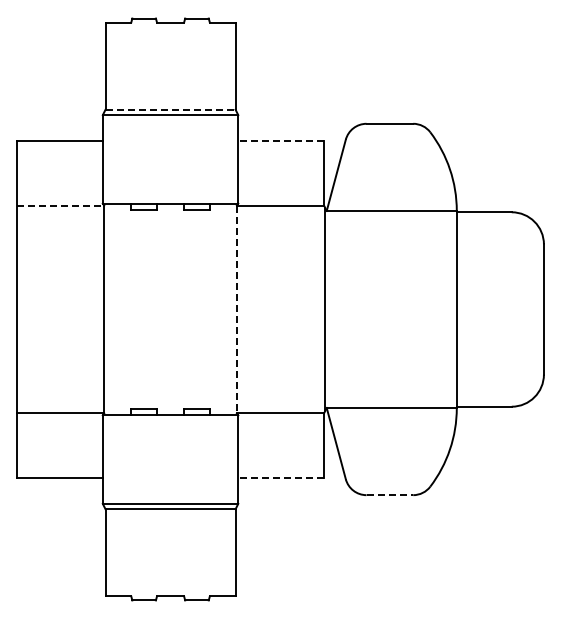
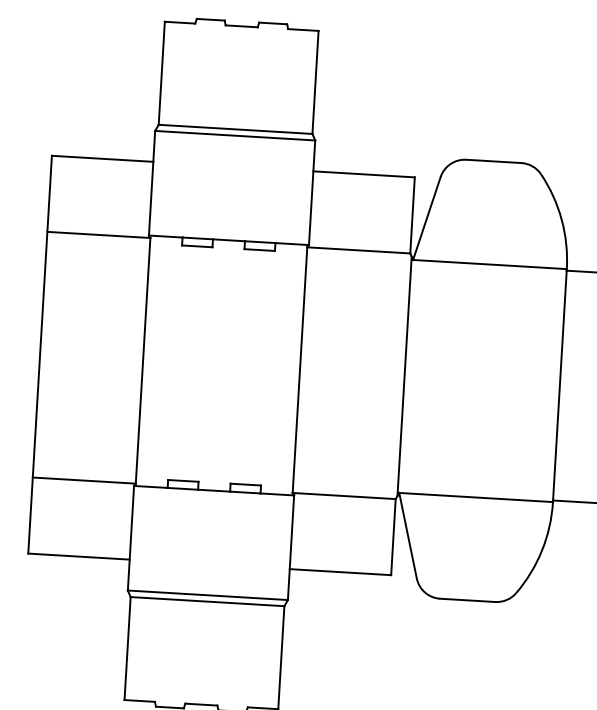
line: (171, 109) -> (236, 129), dashed -> solid
line: (281, 141) -> (364, 174), dashed -> solid
line: (60, 205) -> (98, 234), dashed -> solid
line: (236, 309) -> (299, 370), dashed -> solid
line: (281, 477) -> (340, 571), dashed -> solid
line: (390, 495) -> (468, 600), dashed -> solid

